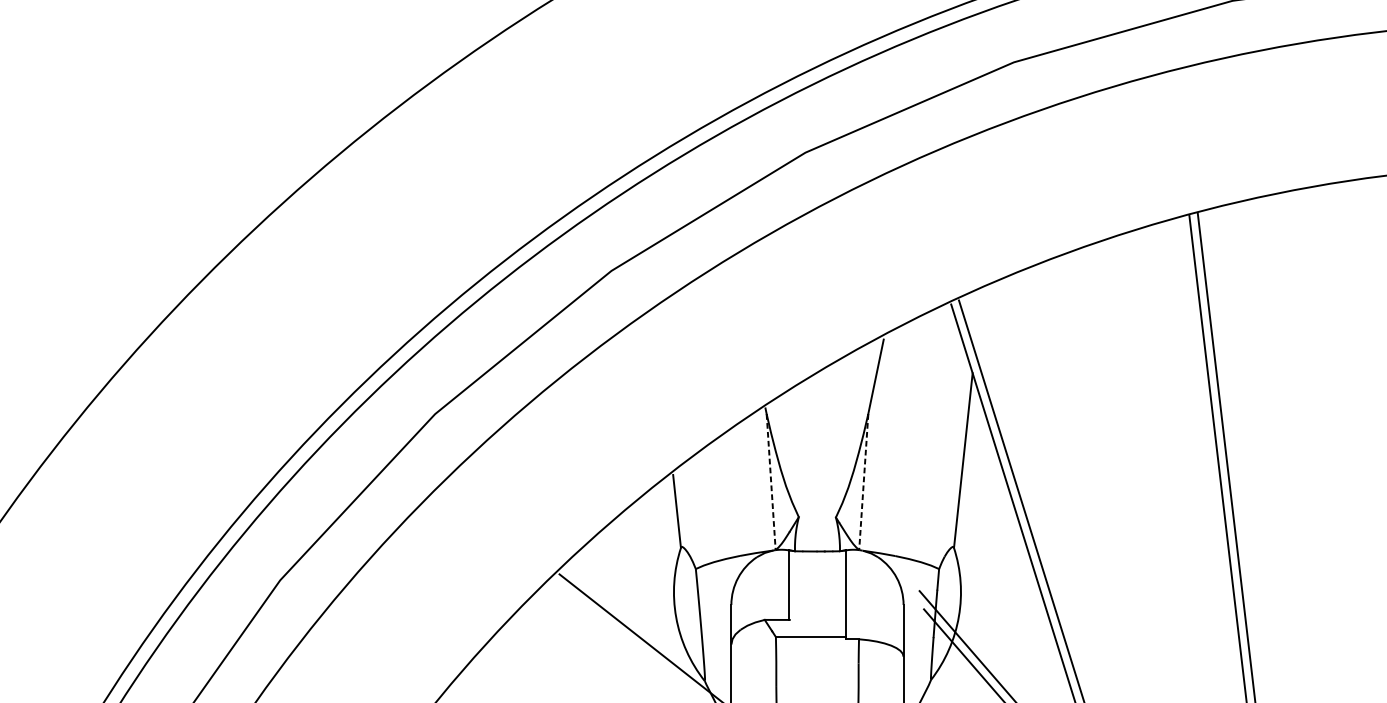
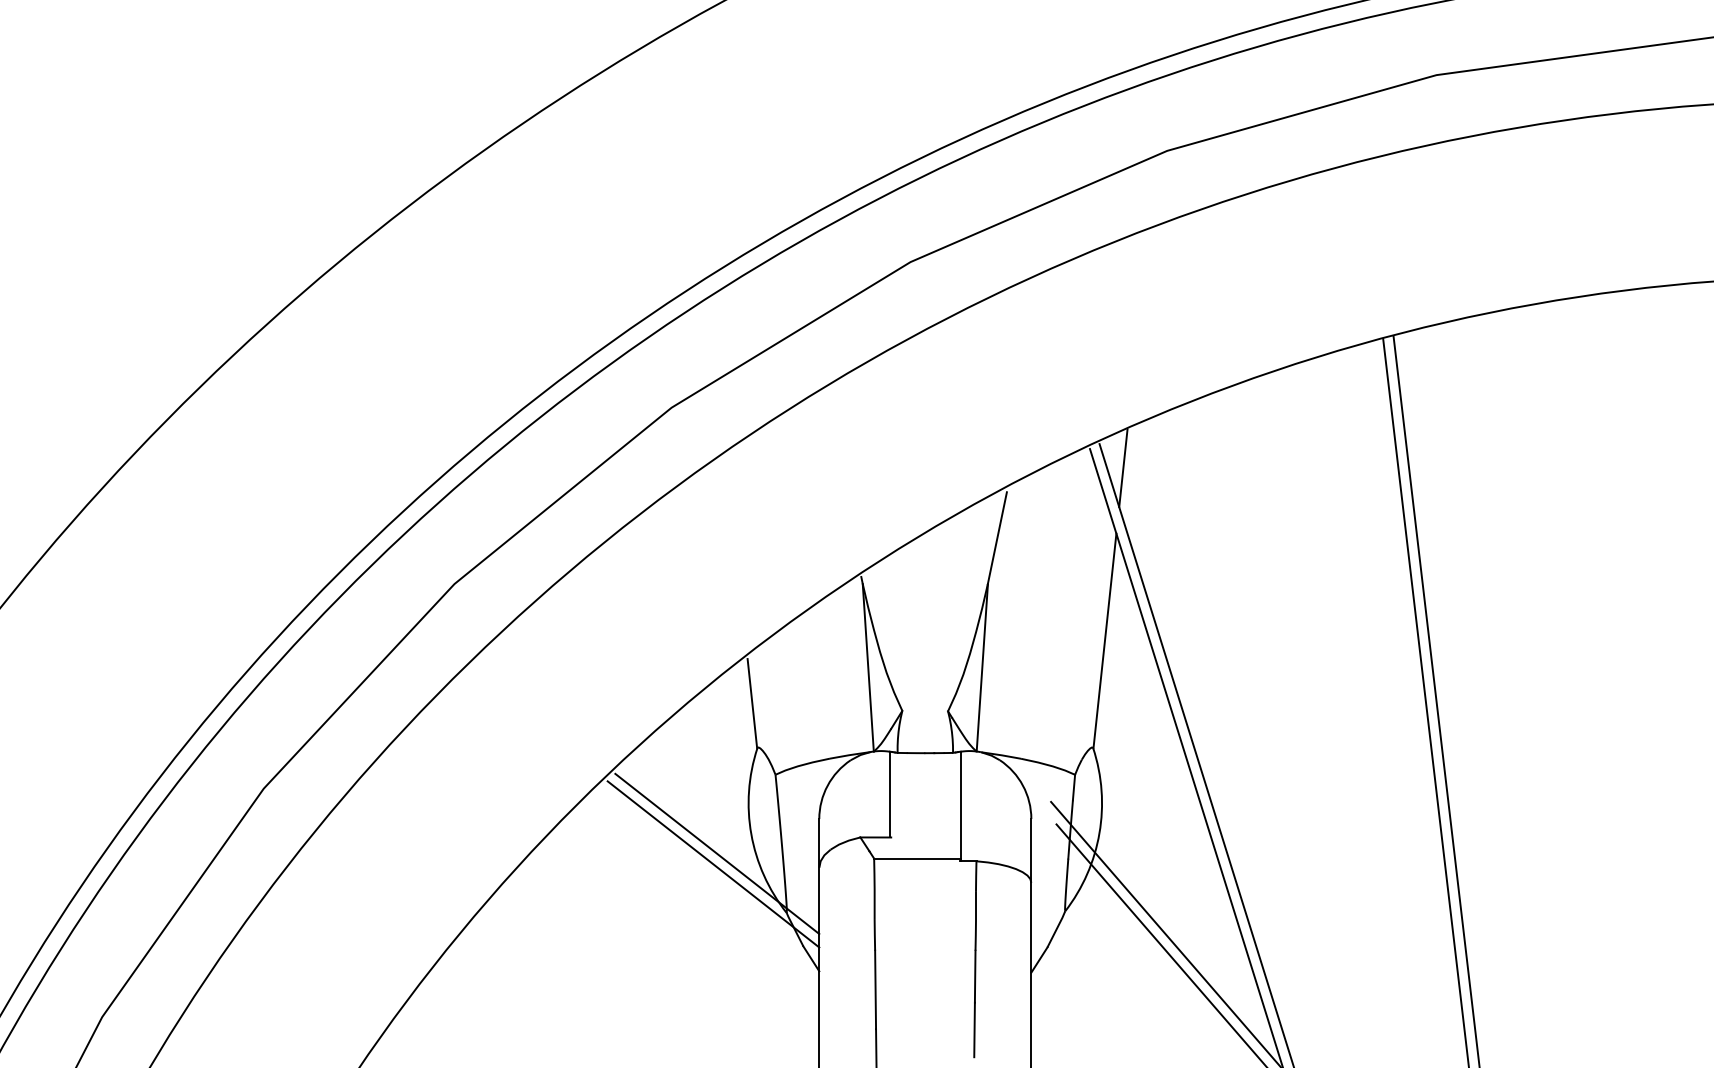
line: (978, 320) -> (1123, 468), added
line: (771, 481) -> (868, 667), dashed -> solid
line: (863, 481) -> (982, 667), dashed -> solid
line: (648, 632) -> (717, 853), added

